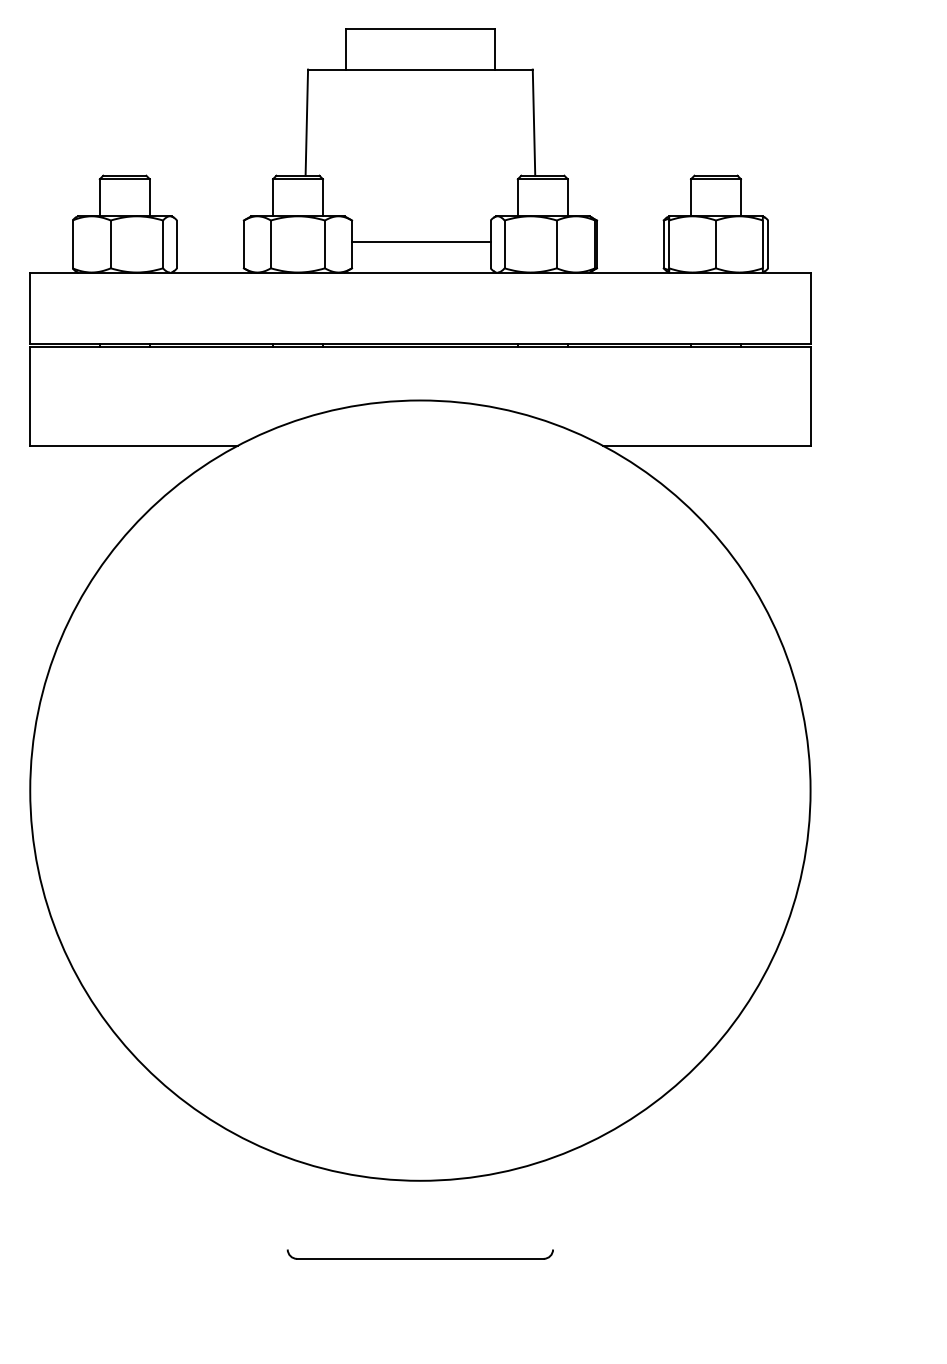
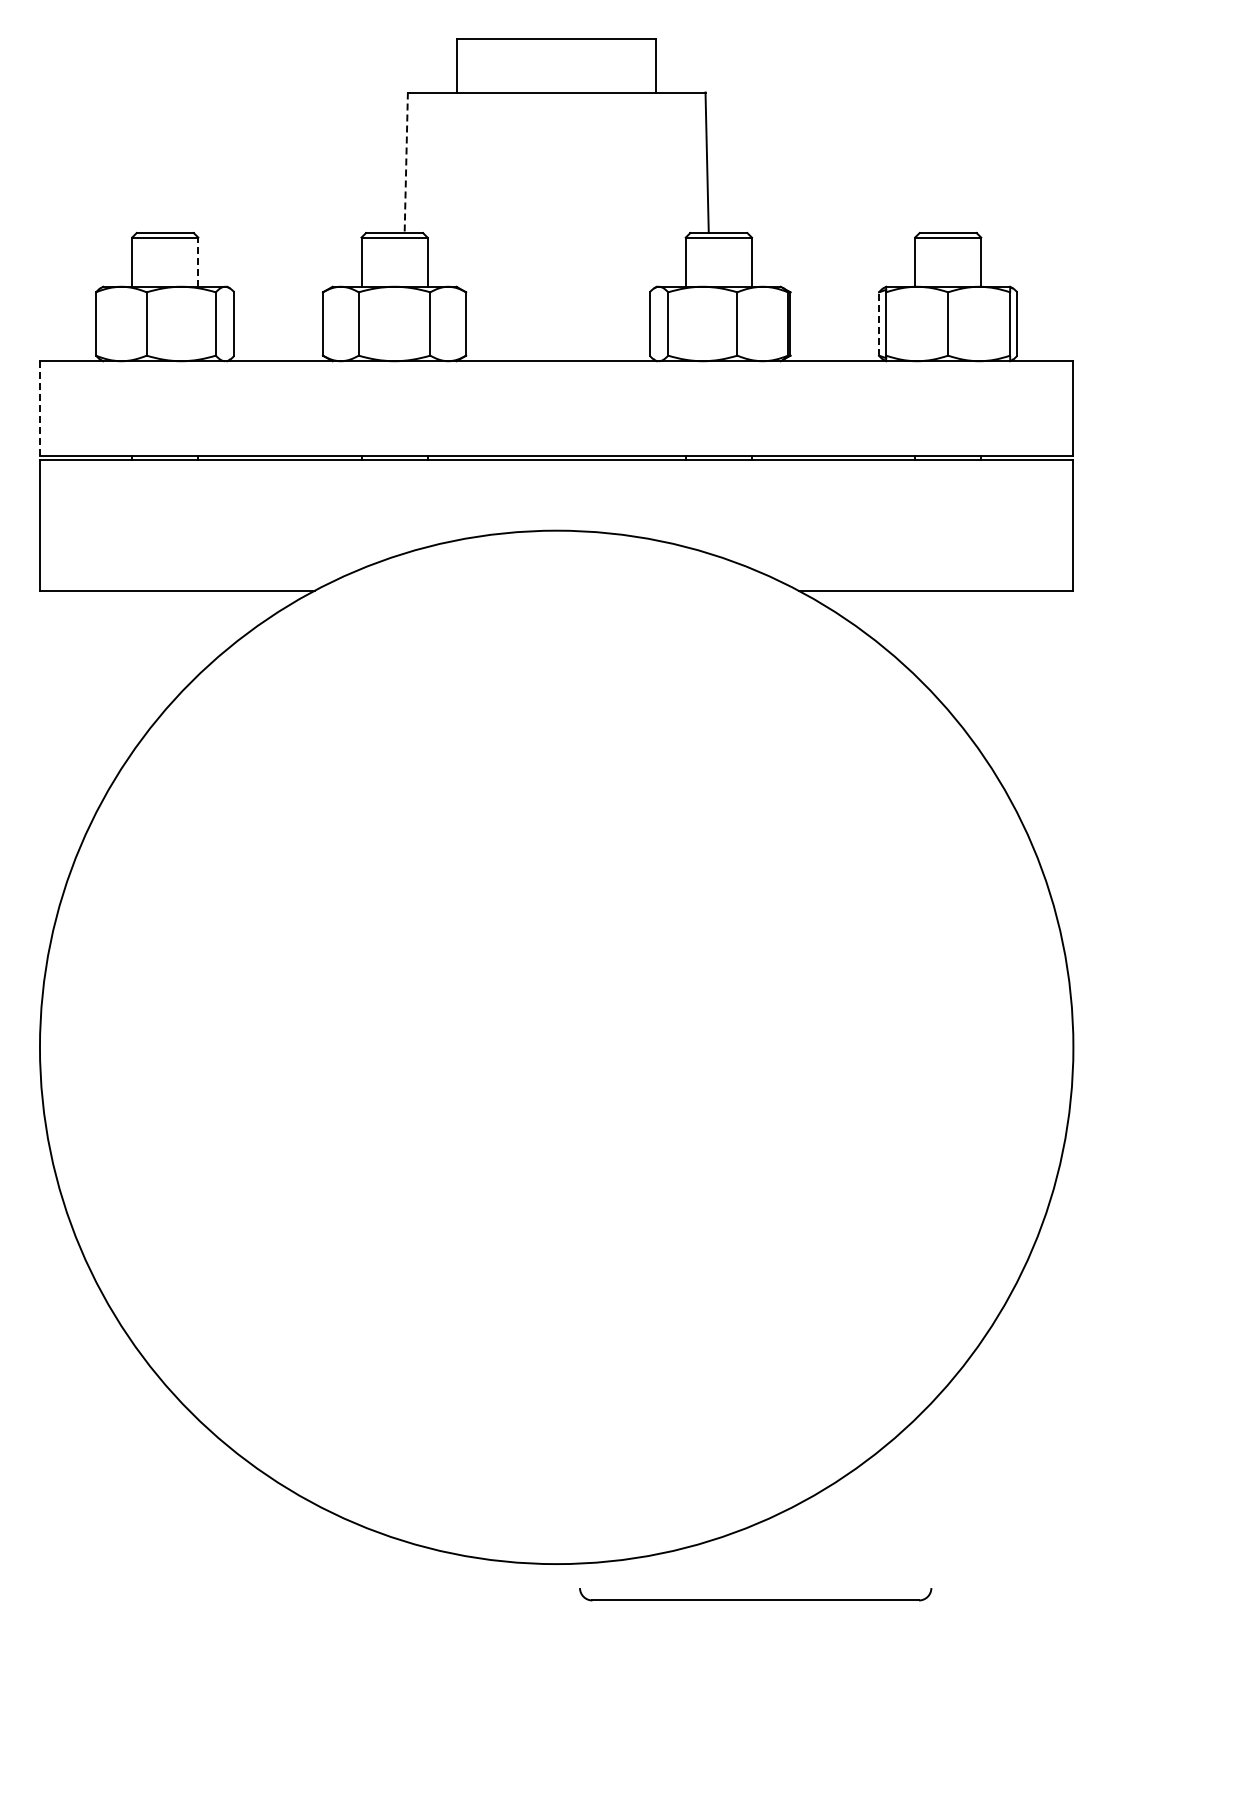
line: (307, 123) -> (406, 163), solid -> dashed
line: (149, 197) -> (198, 262), solid -> dashed
line: (421, 241) -> (557, 320), removed
line: (663, 244) -> (878, 324), solid -> dashed
line: (29, 308) -> (39, 408), solid -> dashed
part: (420, 1254) -> (755, 1594), moved

